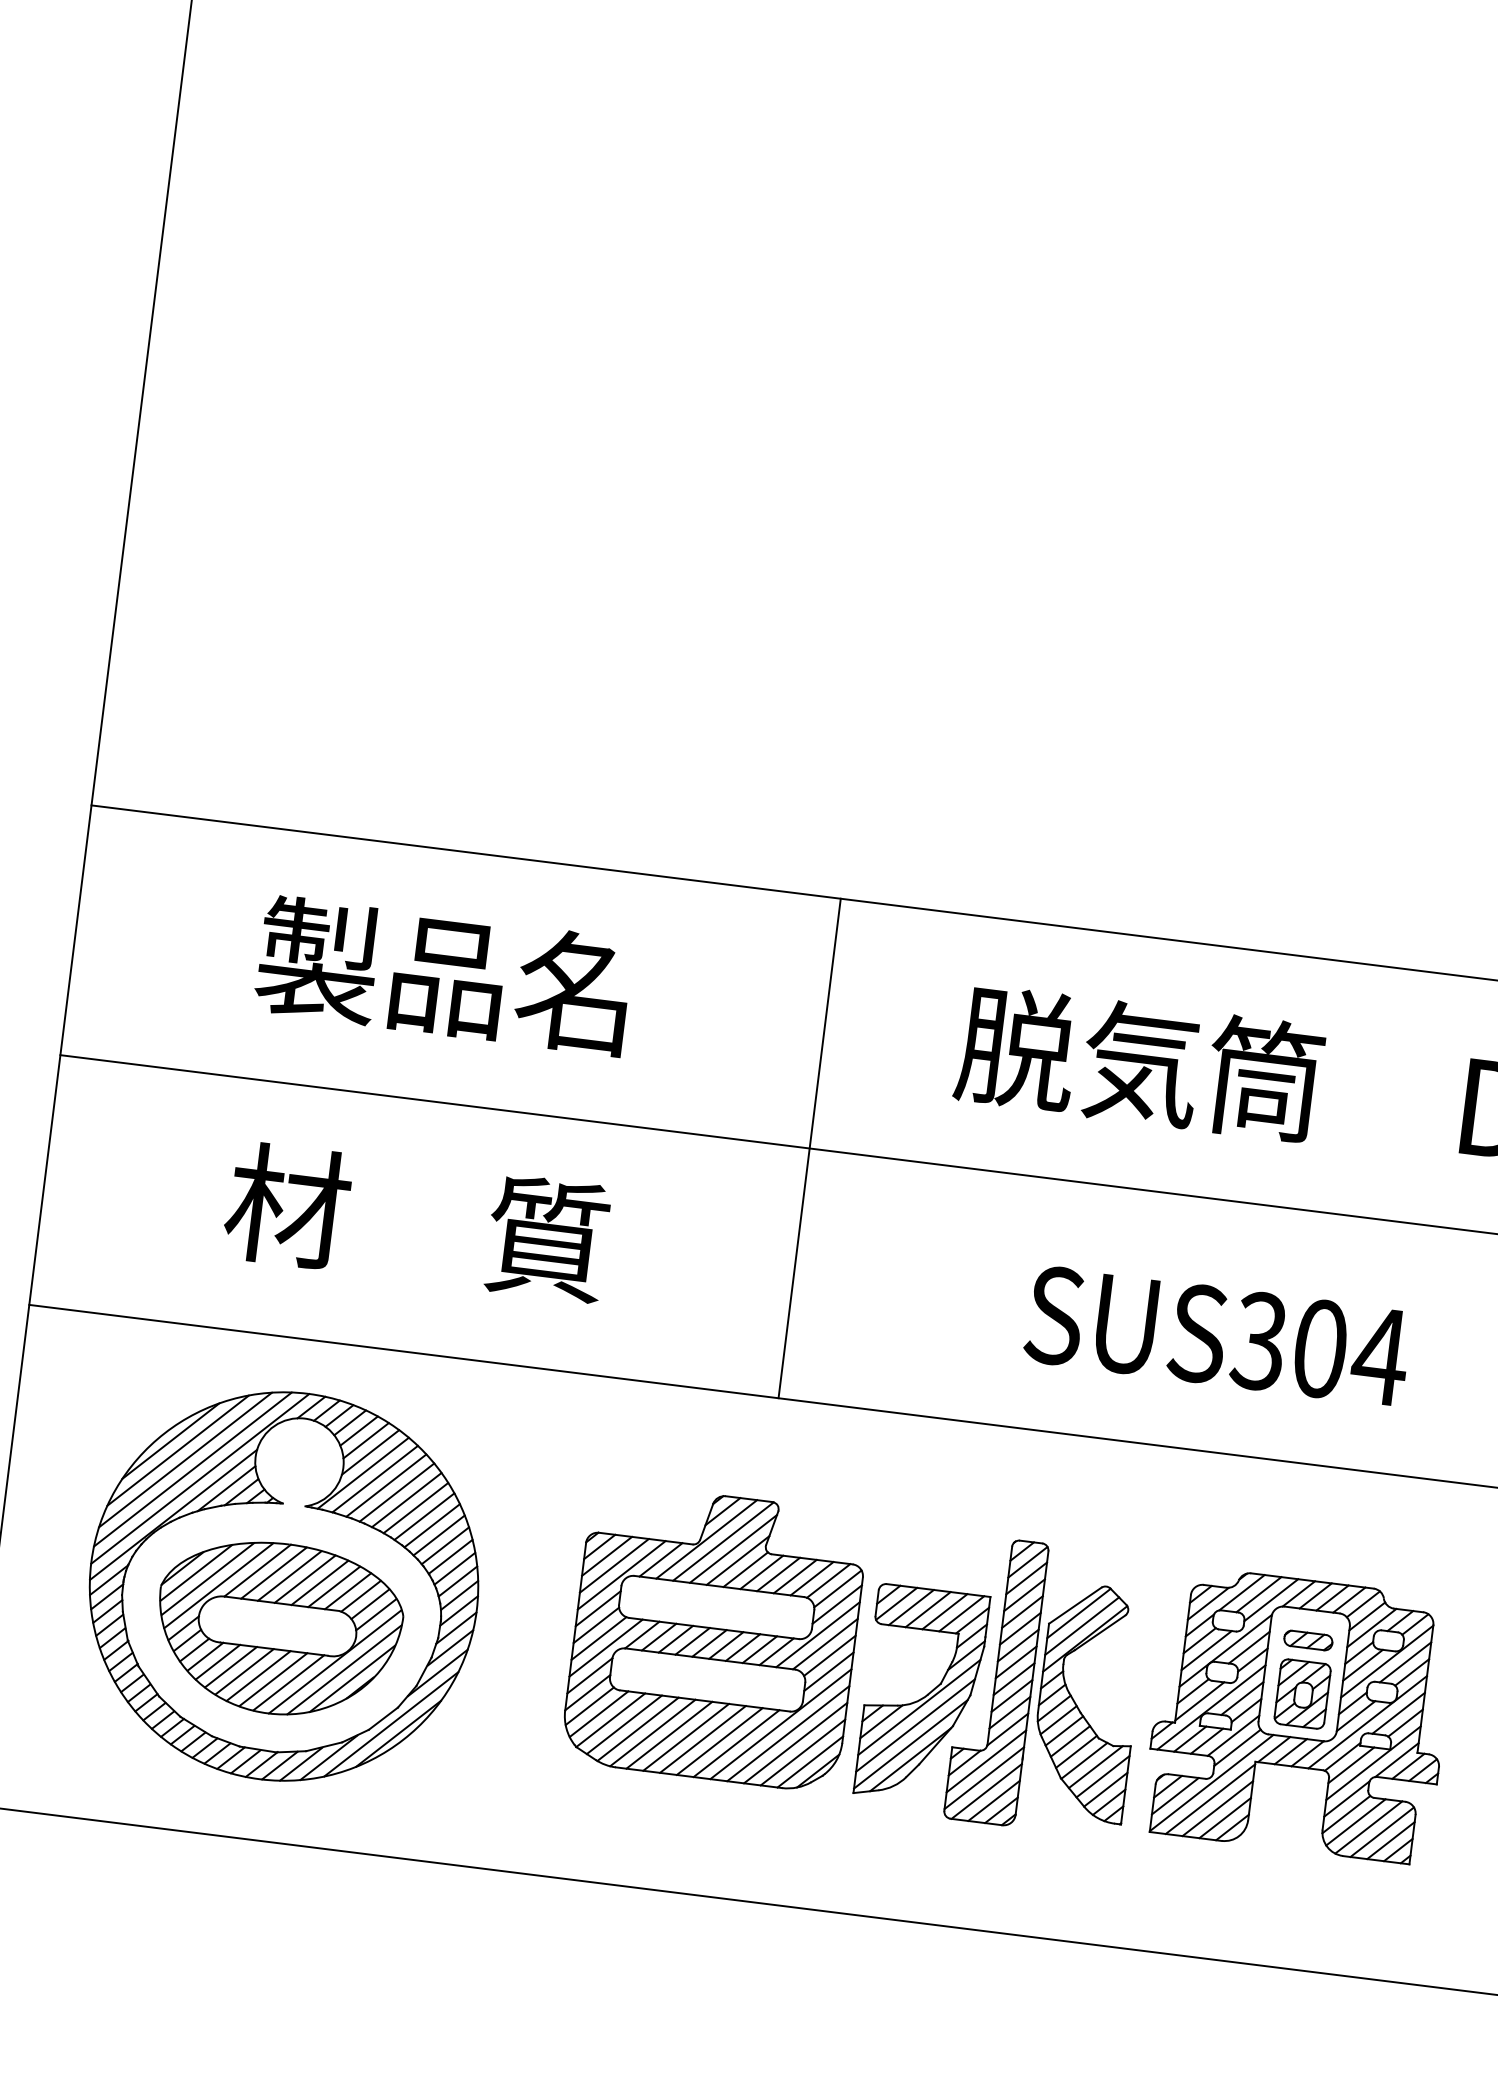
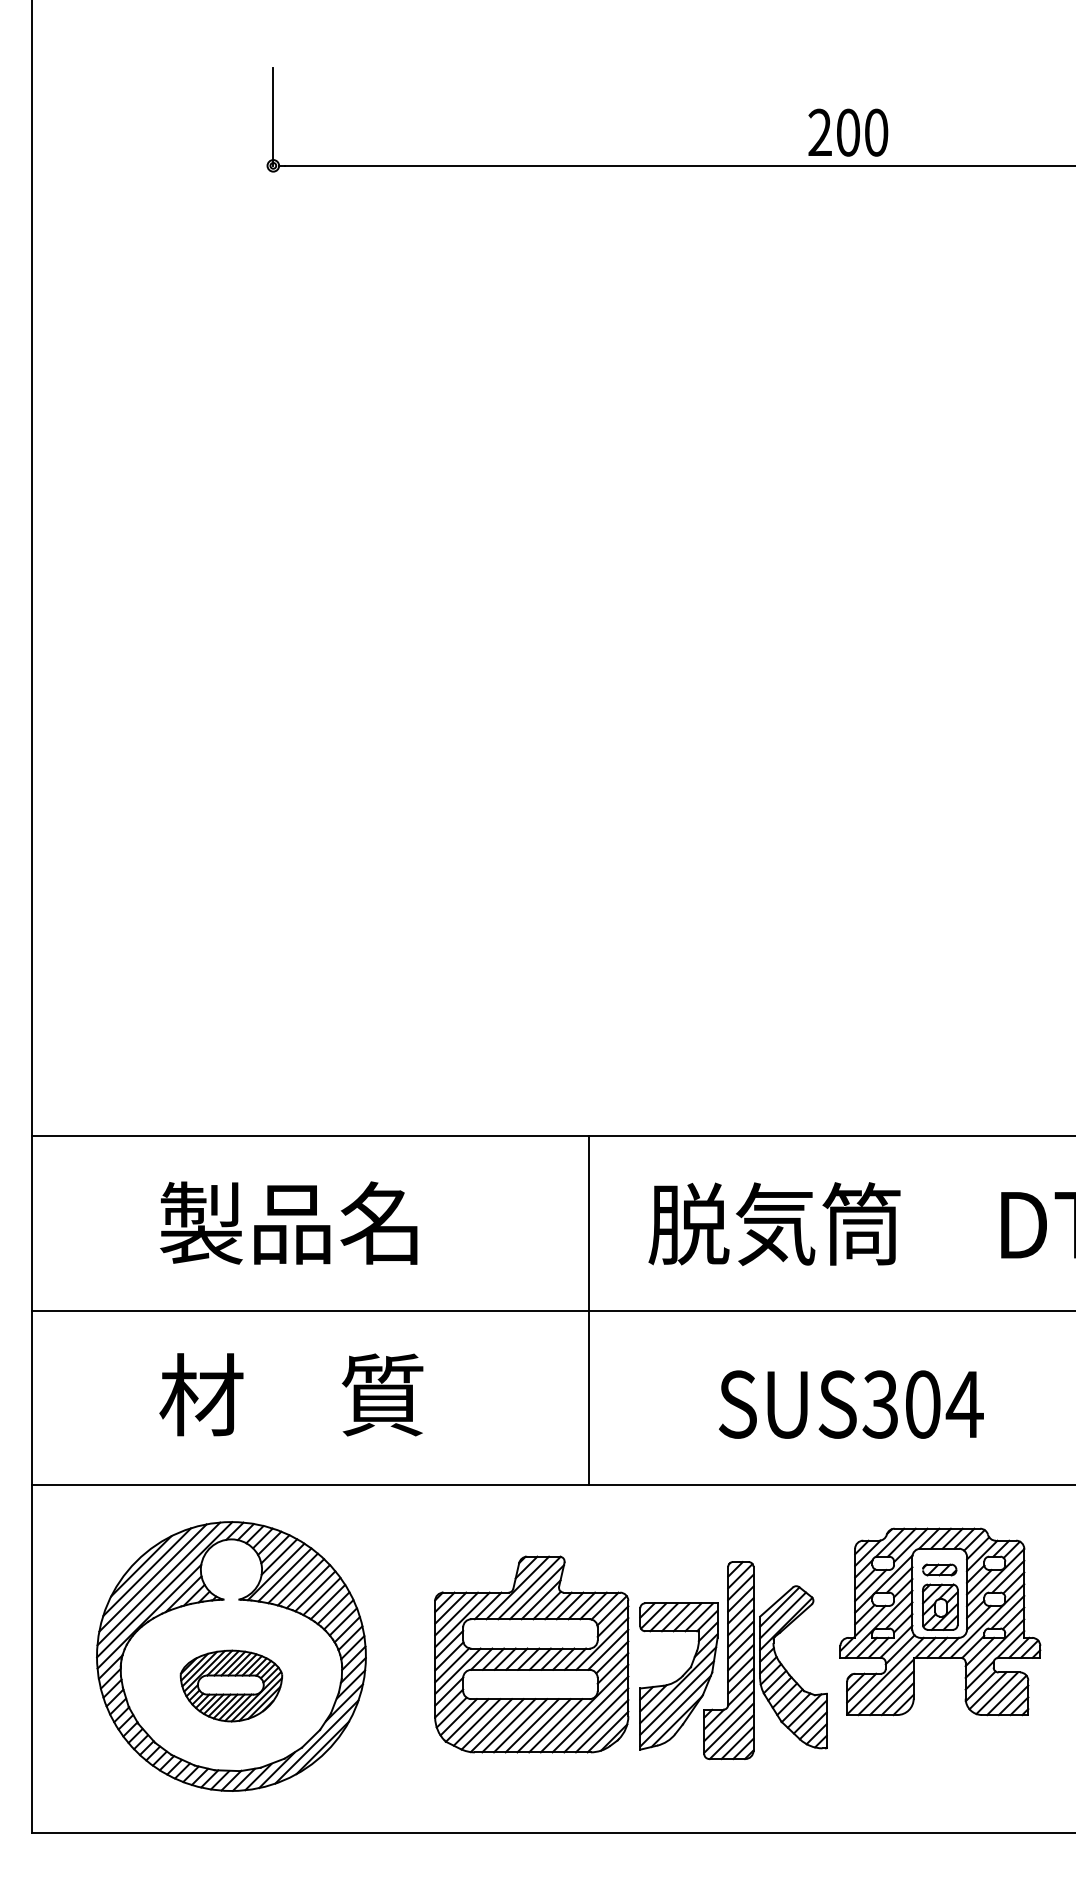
line: (810, 1148) -> (589, 1310), moved
part: (278, 1628) -> (231, 1685), size x0.6
part: (1300, 1714) -> (940, 1621), moved

